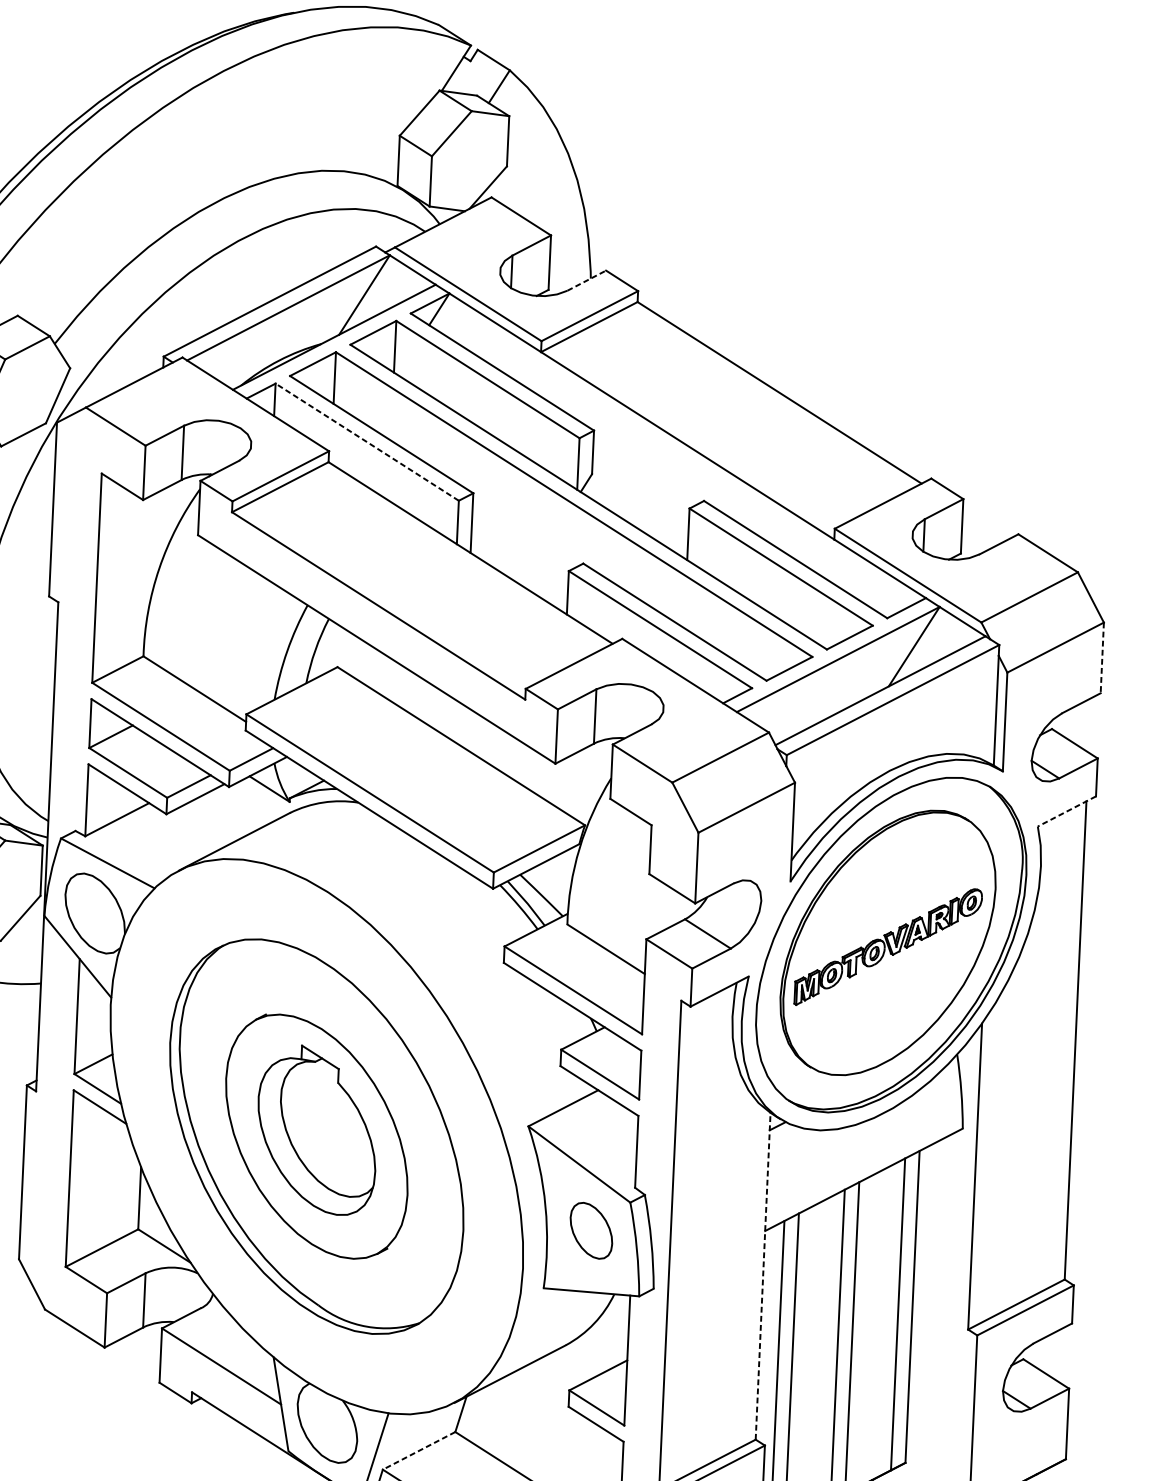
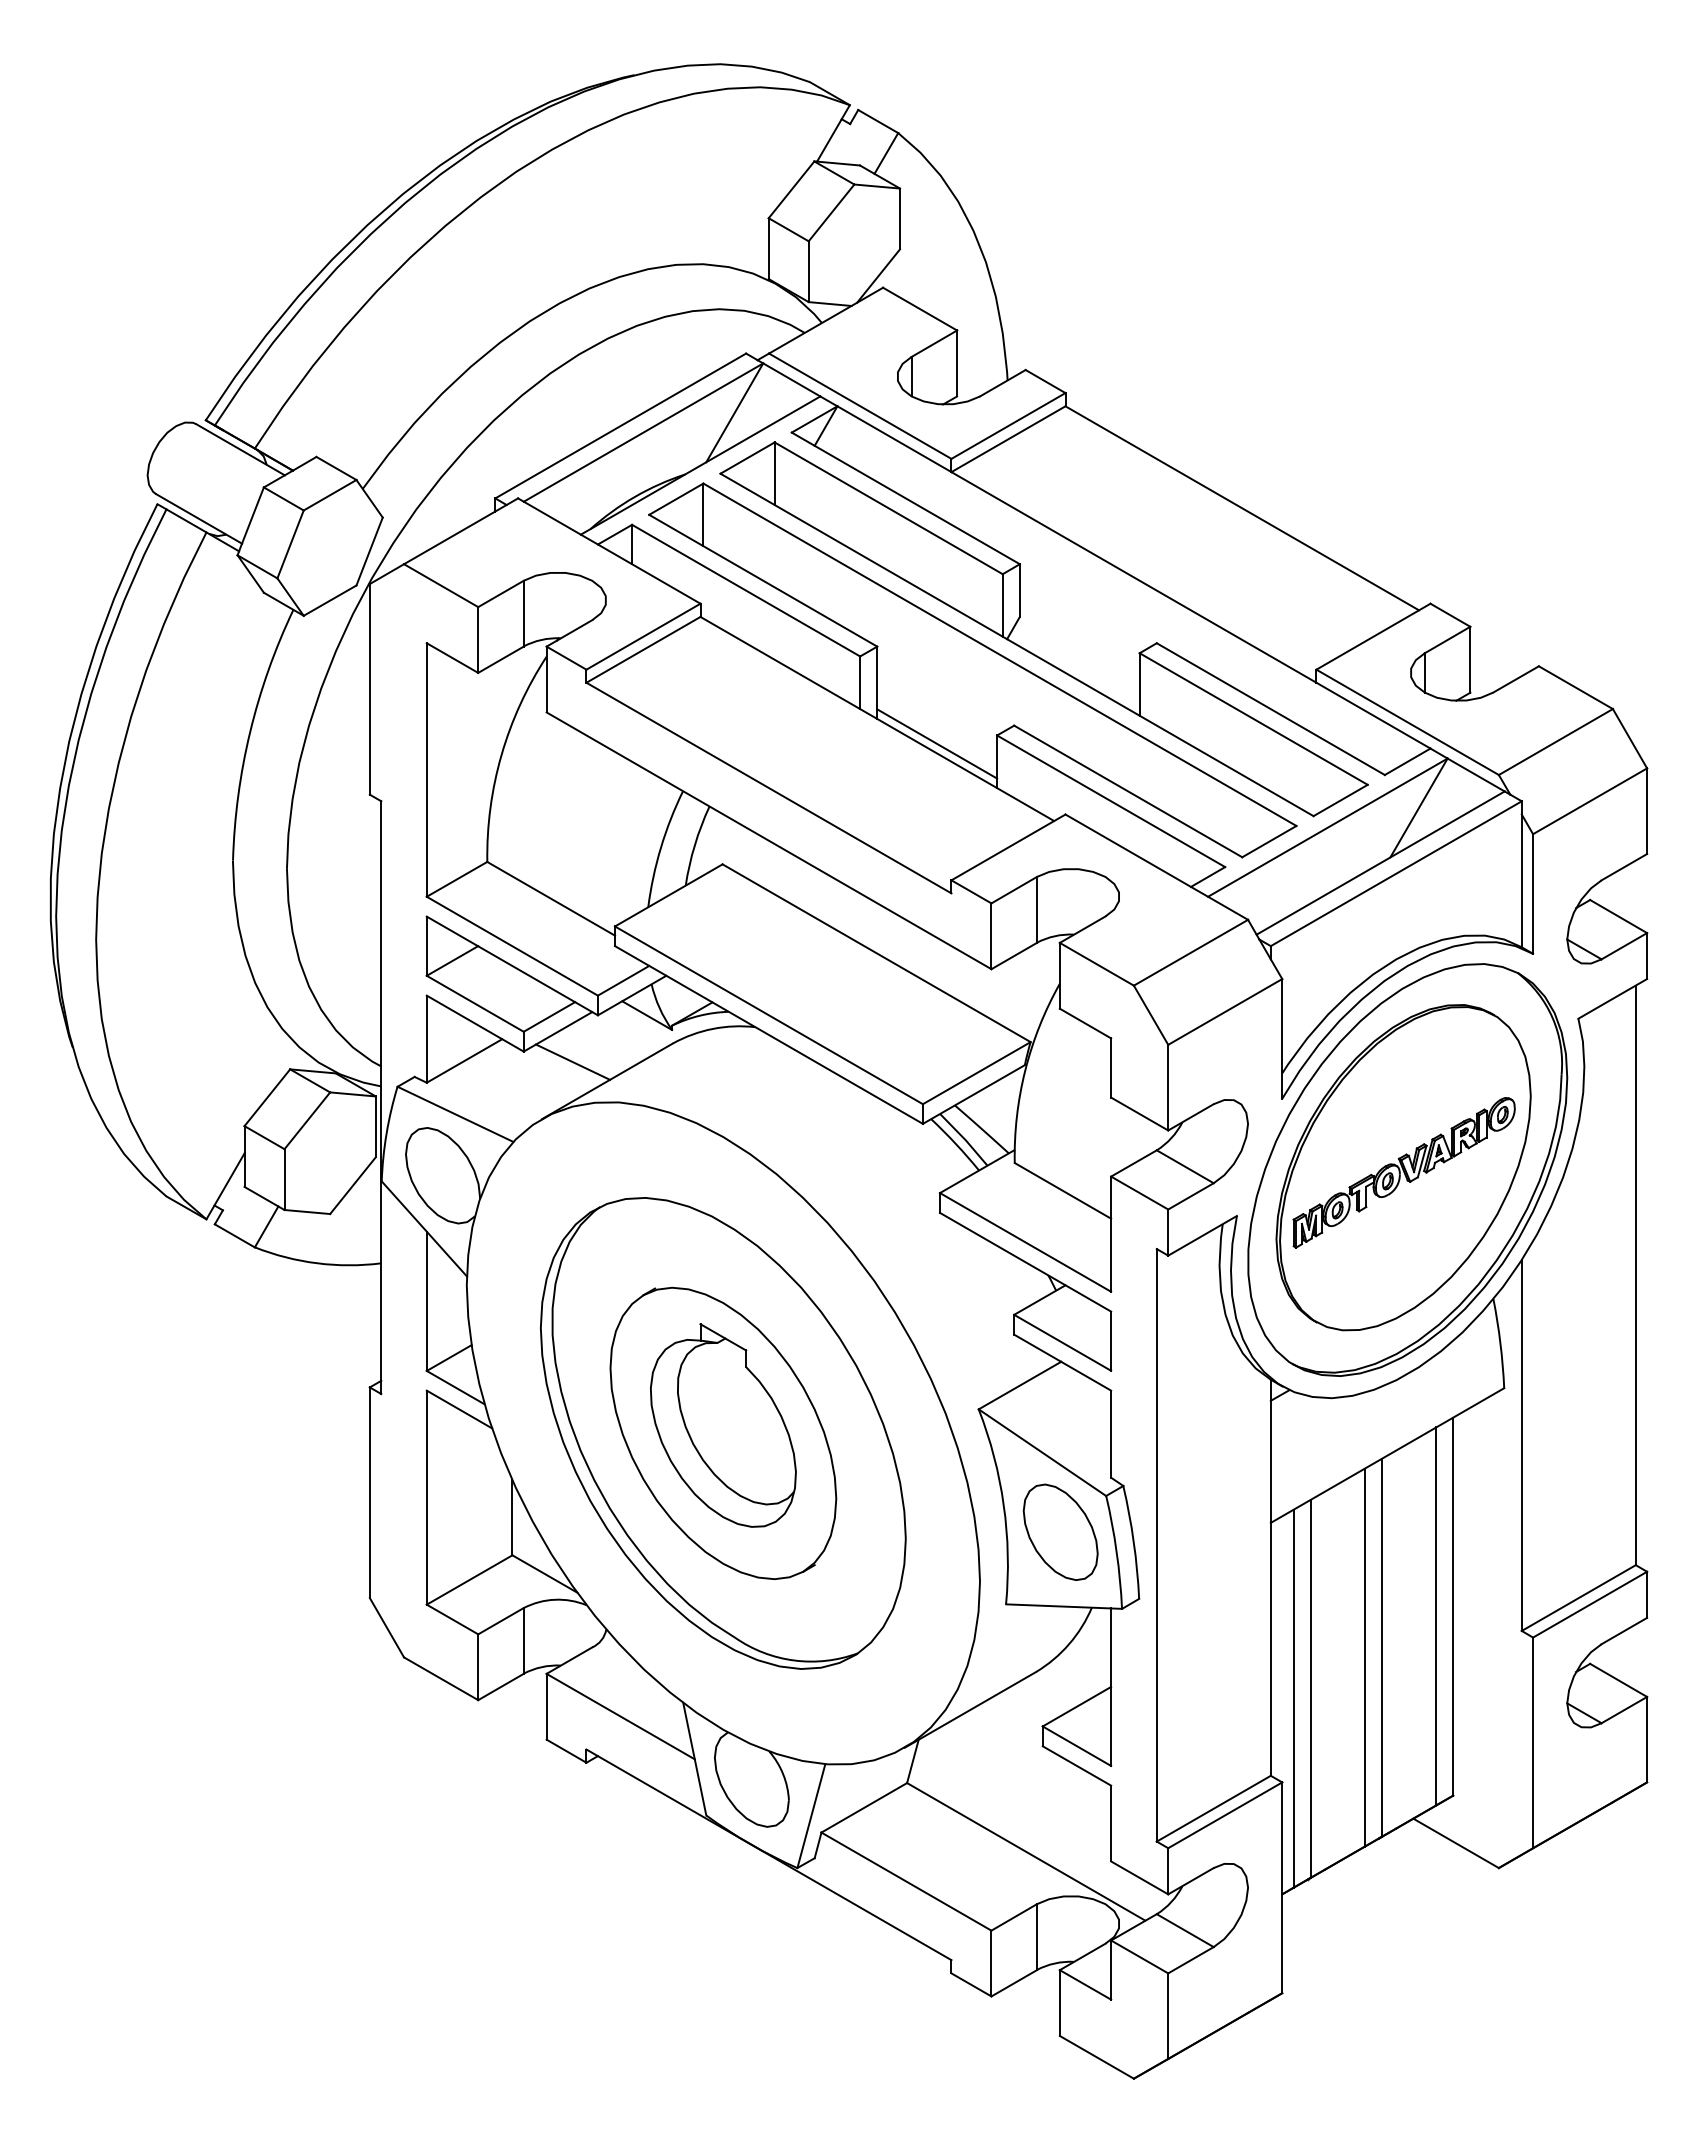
line: (587, 280) -> (1003, 382), dashed -> solid
line: (367, 442) -> (746, 590), dashed -> solid
line: (519, 575) -> (937, 743), added
line: (1102, 658) -> (1647, 811), dashed -> solid
line: (1066, 811) -> (1612, 998), dashed -> solid
line: (206, 824) -> (572, 1061), added
part: (591, 1230) -> (1060, 1531), size x1.43
line: (762, 1276) -> (1270, 1577), dashed -> solid
line: (418, 1451) -> (863, 1808), dashed -> solid

